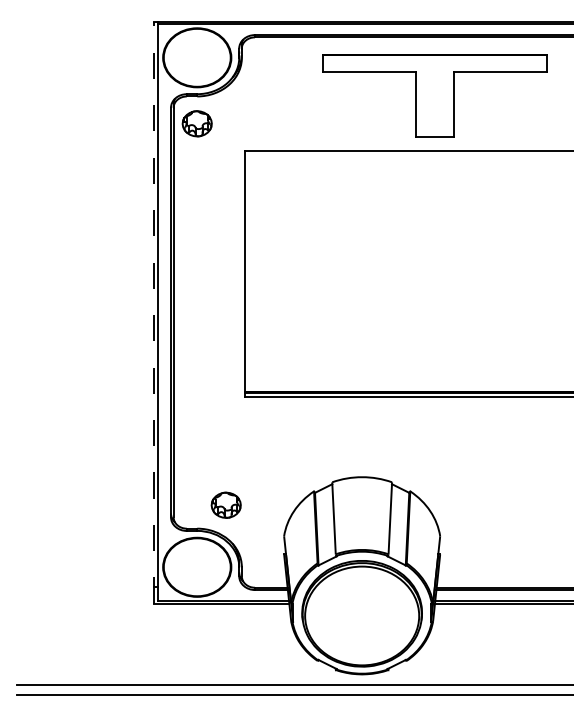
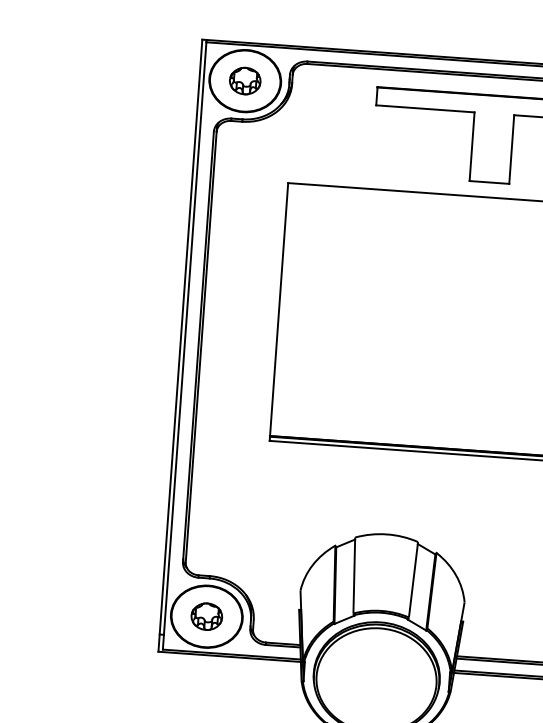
part: (196, 123) -> (244, 80), moved
line: (153, 312) -> (180, 345), dashed -> solid
part: (225, 504) -> (206, 615), moved

